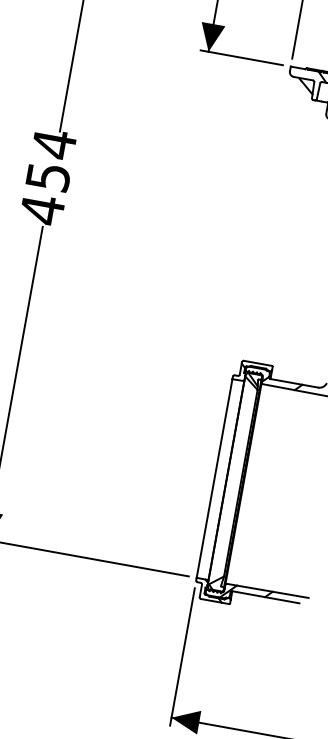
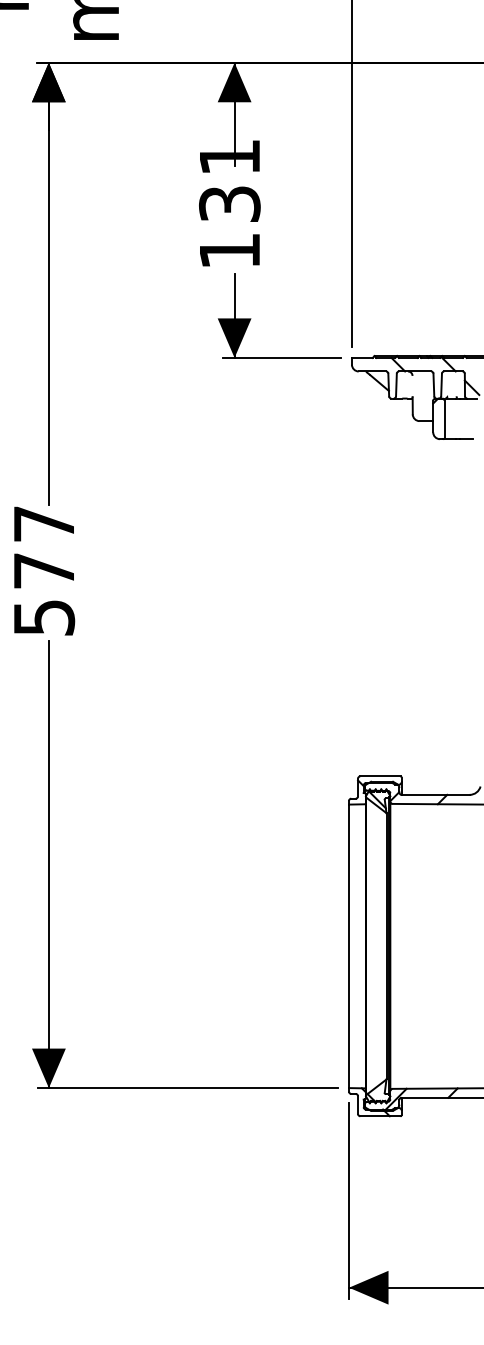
text: (48, 176) -> (44, 570), 454 -> 577

